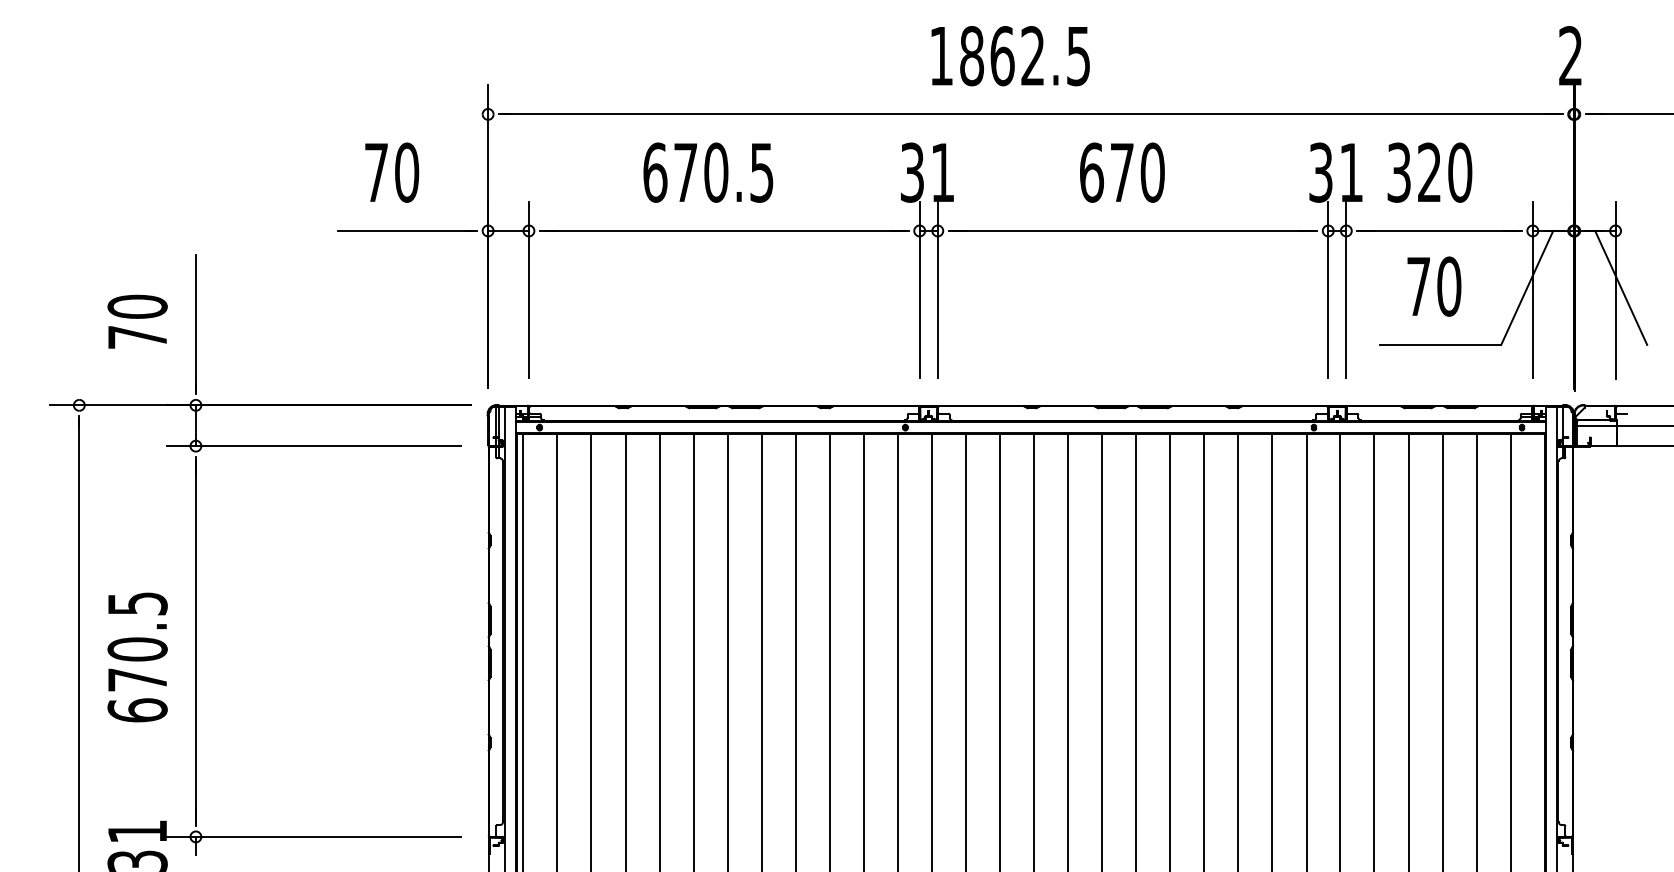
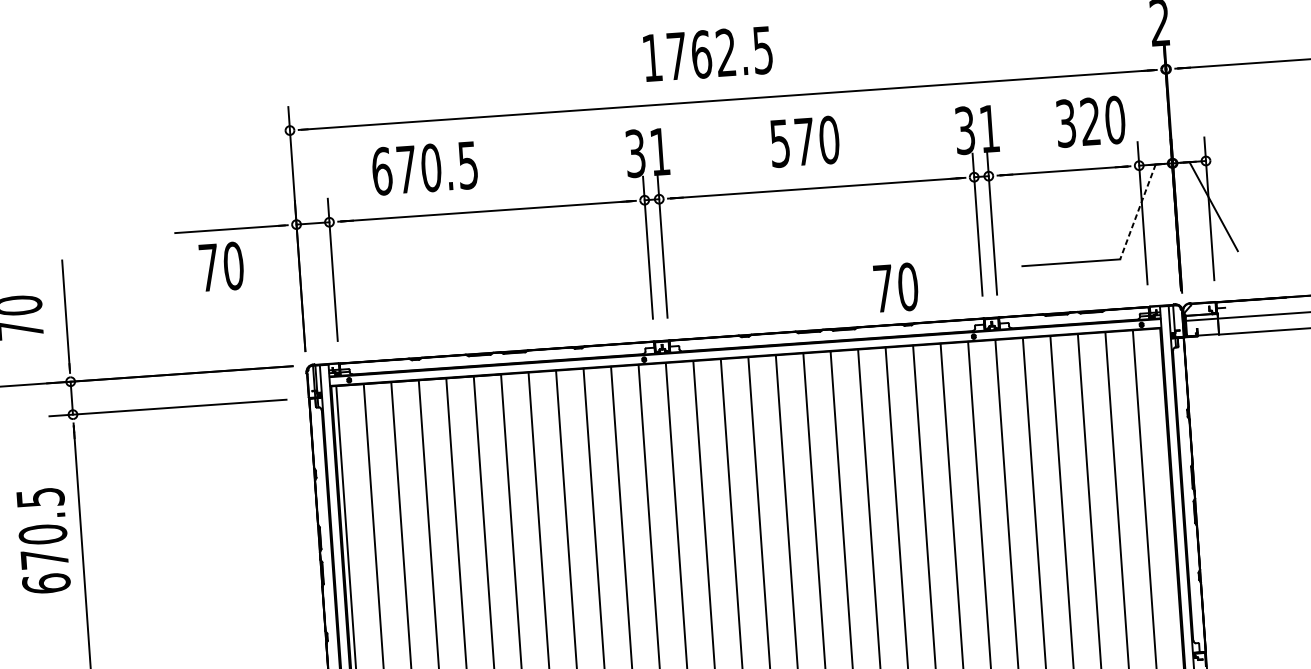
text: (972, 56) -> (677, 56), 1862.5 -> 1762.5
text: (392, 172) -> (221, 266), moved
text: (708, 172) -> (425, 168), moved
text: (1092, 172) -> (780, 143), 670 -> 570
text: (1429, 172) -> (1090, 121), moved
text: (1434, 286) -> (896, 287), moved
line: (1527, 287) -> (1138, 211), solid -> dashed
text: (137, 657) -> (43, 541), moved

